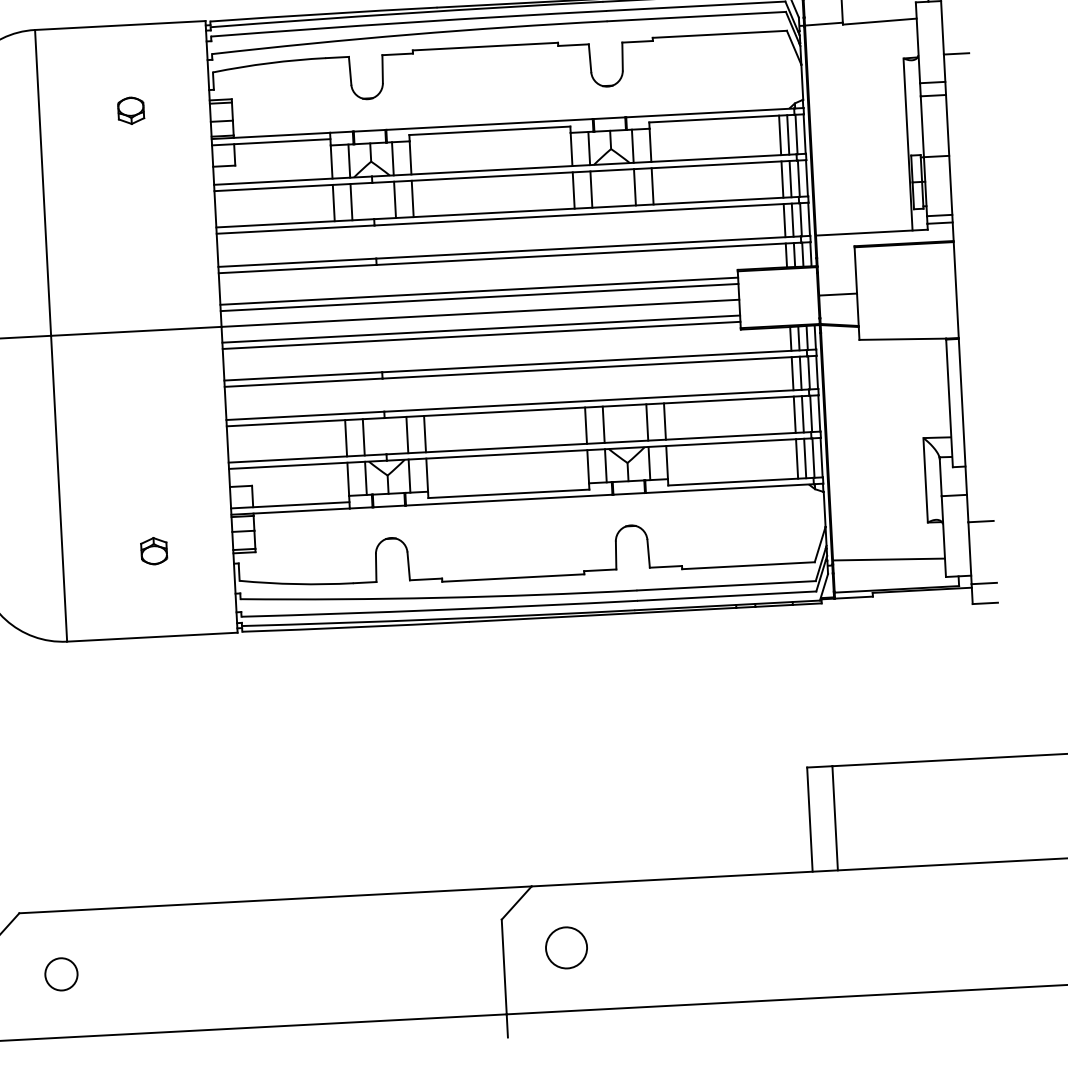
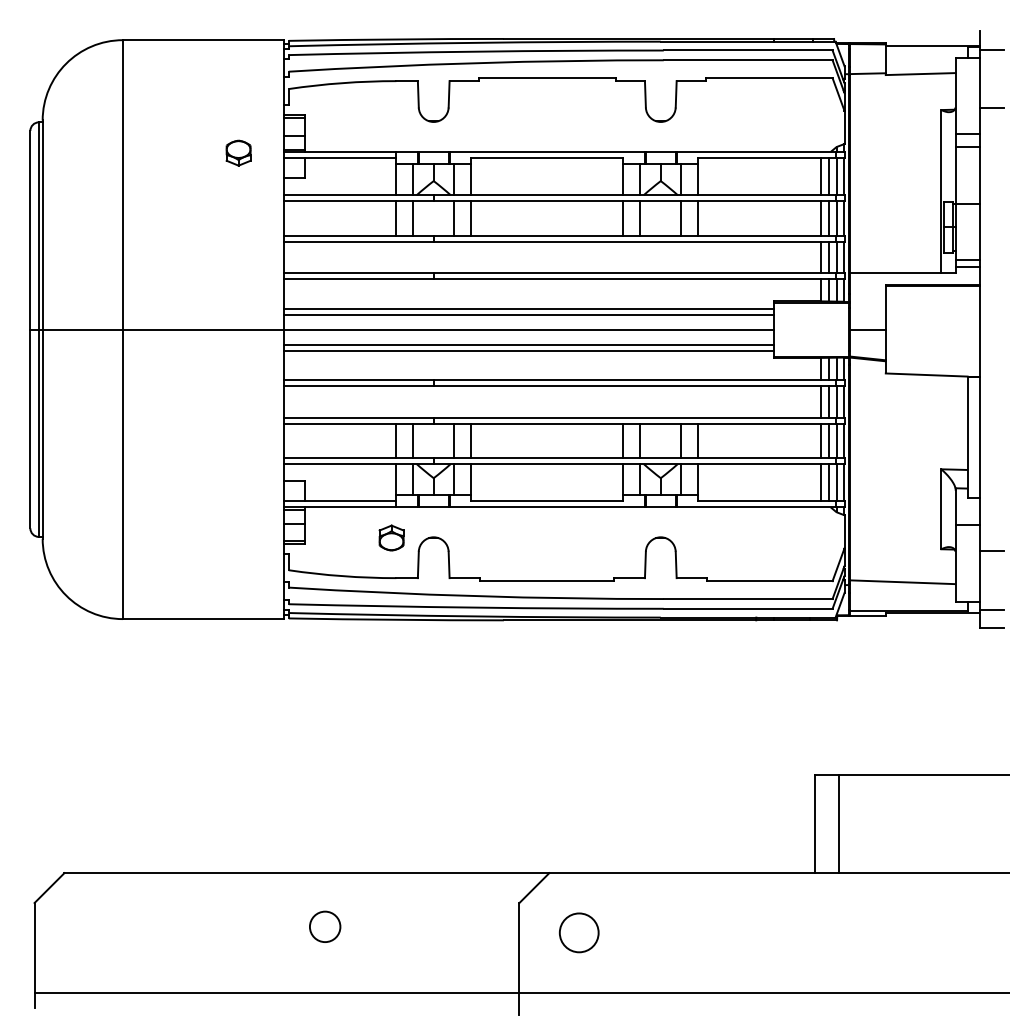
part: (130, 110) -> (238, 152), moved
part: (154, 550) -> (391, 537), moved
circle: (61, 973) -> (325, 926), moved

